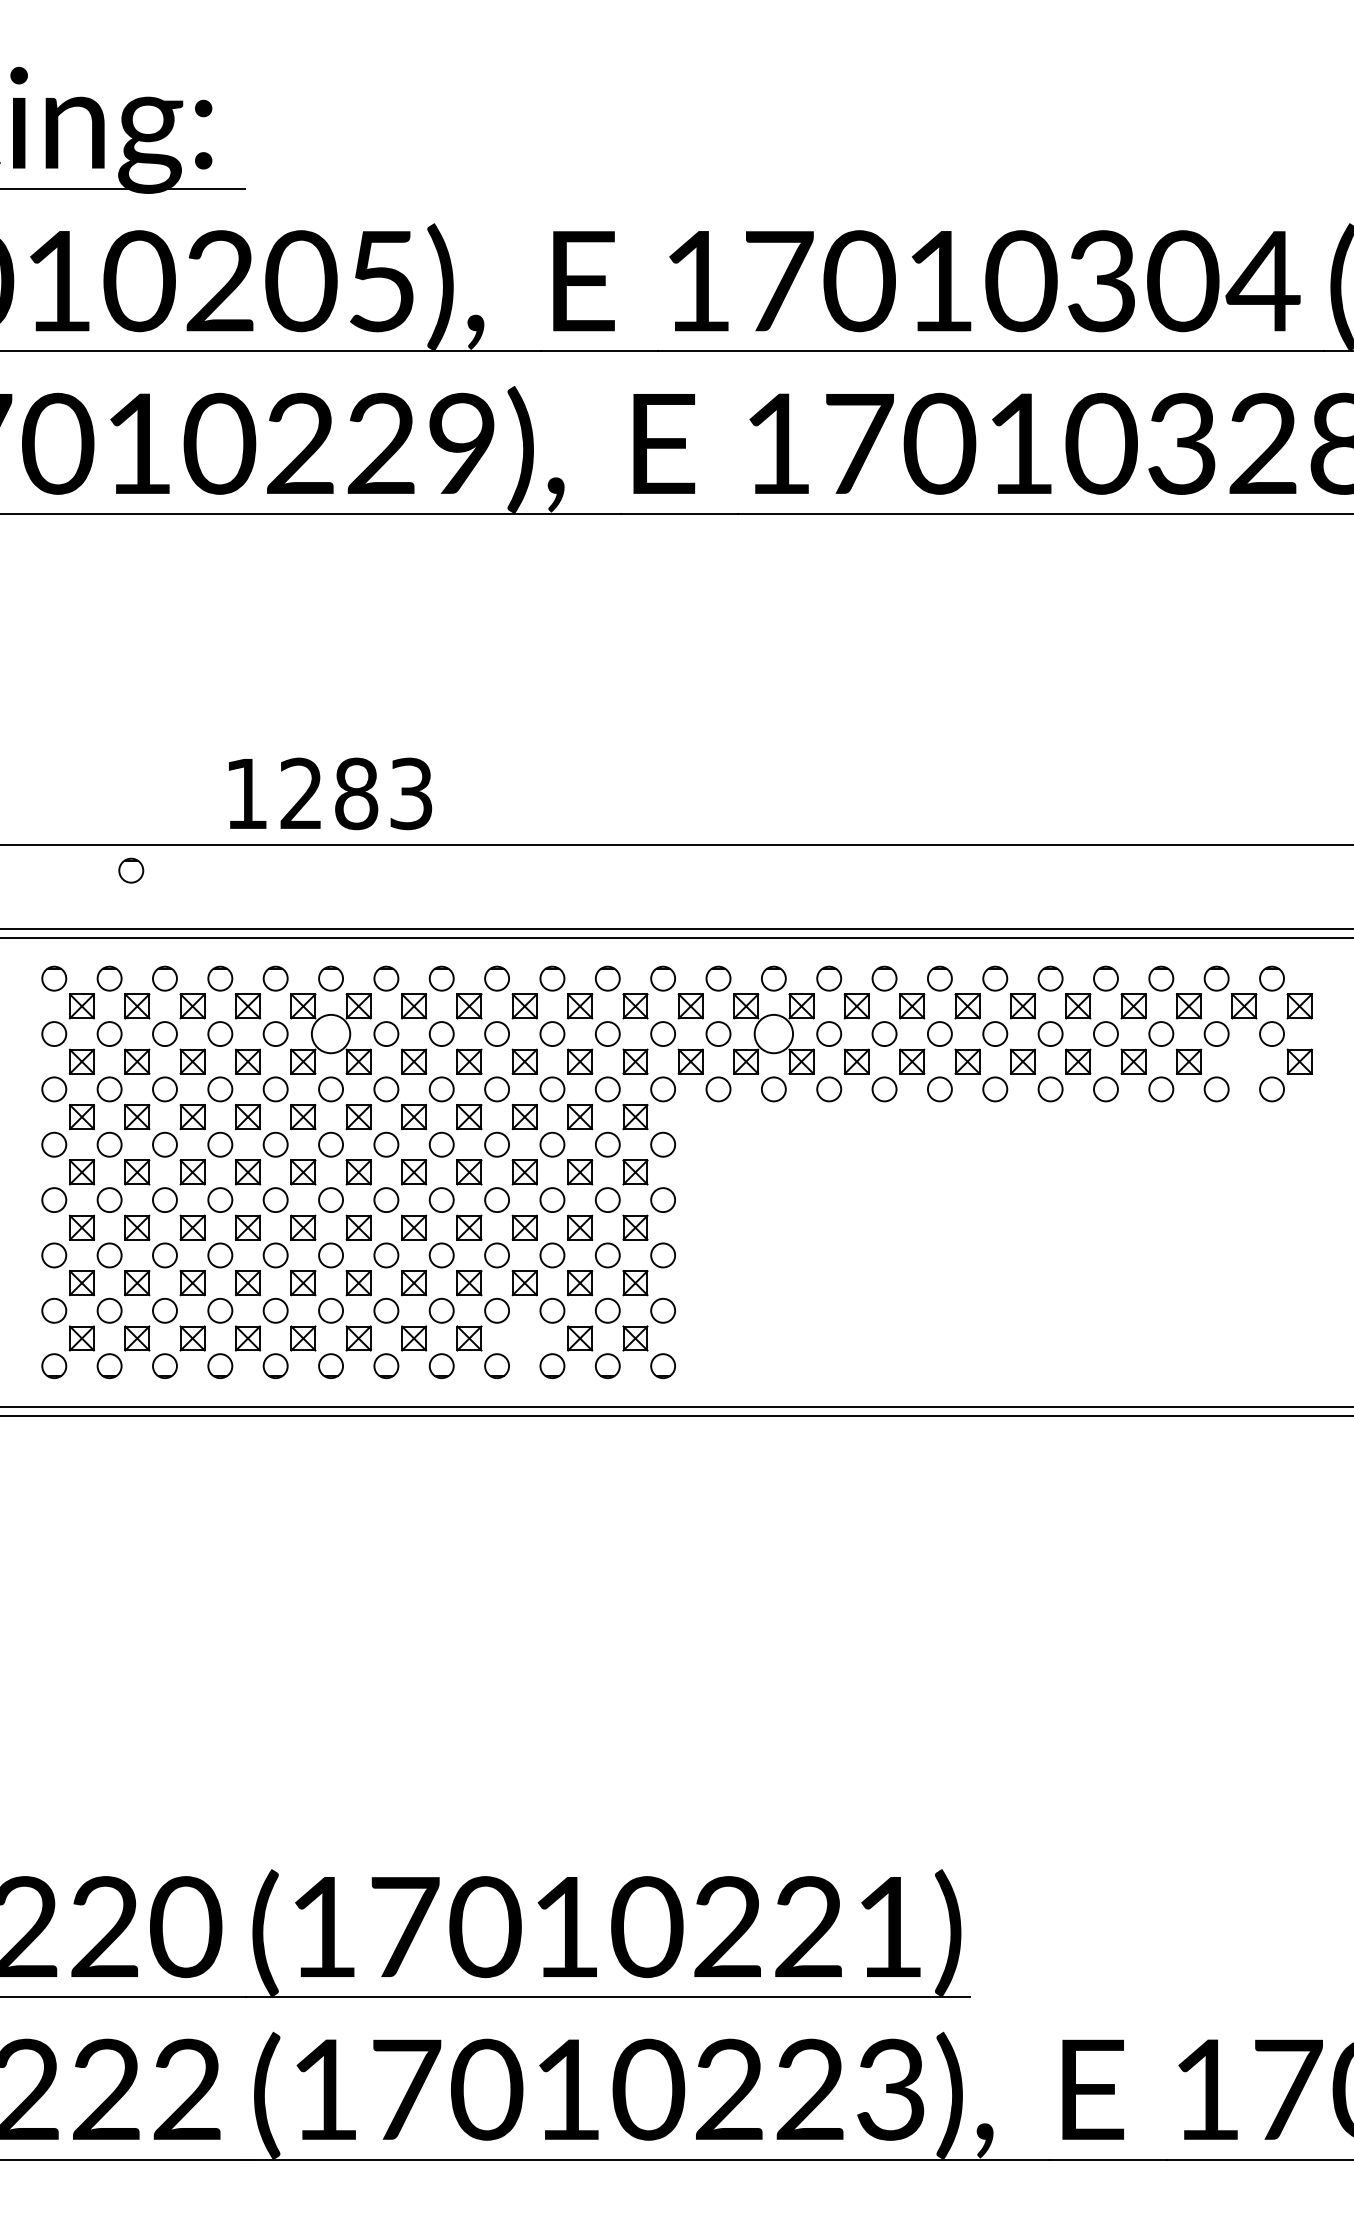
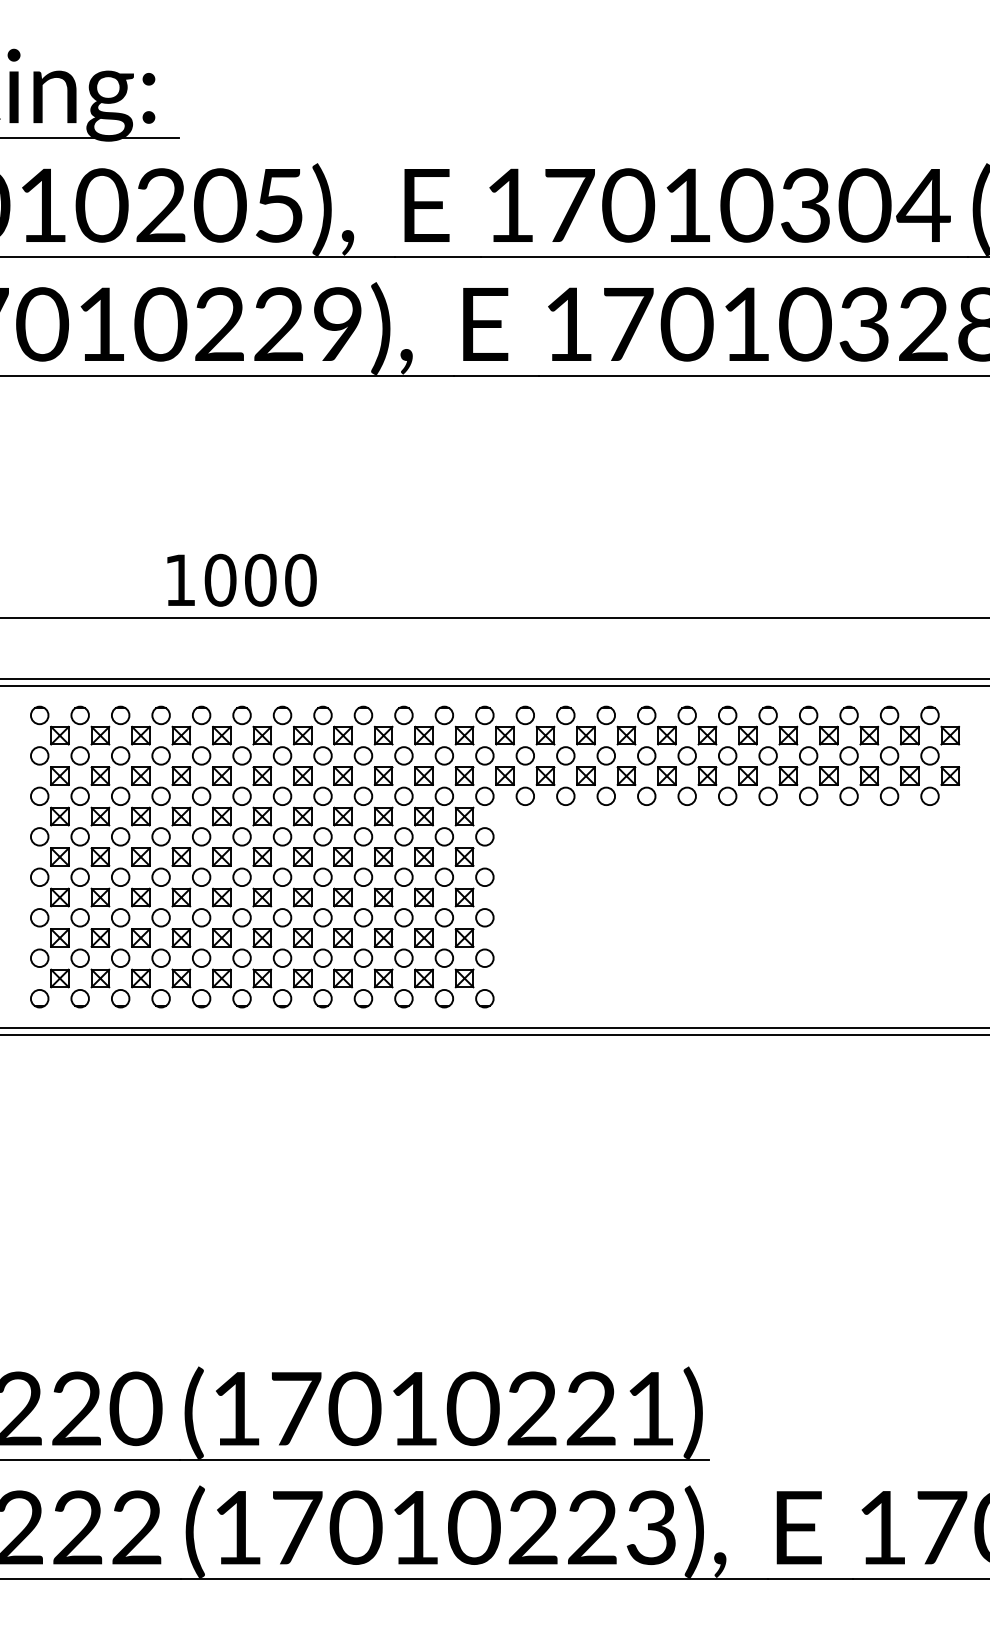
text: (356, 793) -> (260, 580), 1283 -> 1000
part: (131, 870) -> (96, 636), removed
circle: (331, 1034) -> (242, 756), size x0.62
circle: (773, 1034) -> (565, 756), size x0.62
part: (1244, 1061) -> (909, 775), added
part: (524, 1338) -> (383, 978), added

